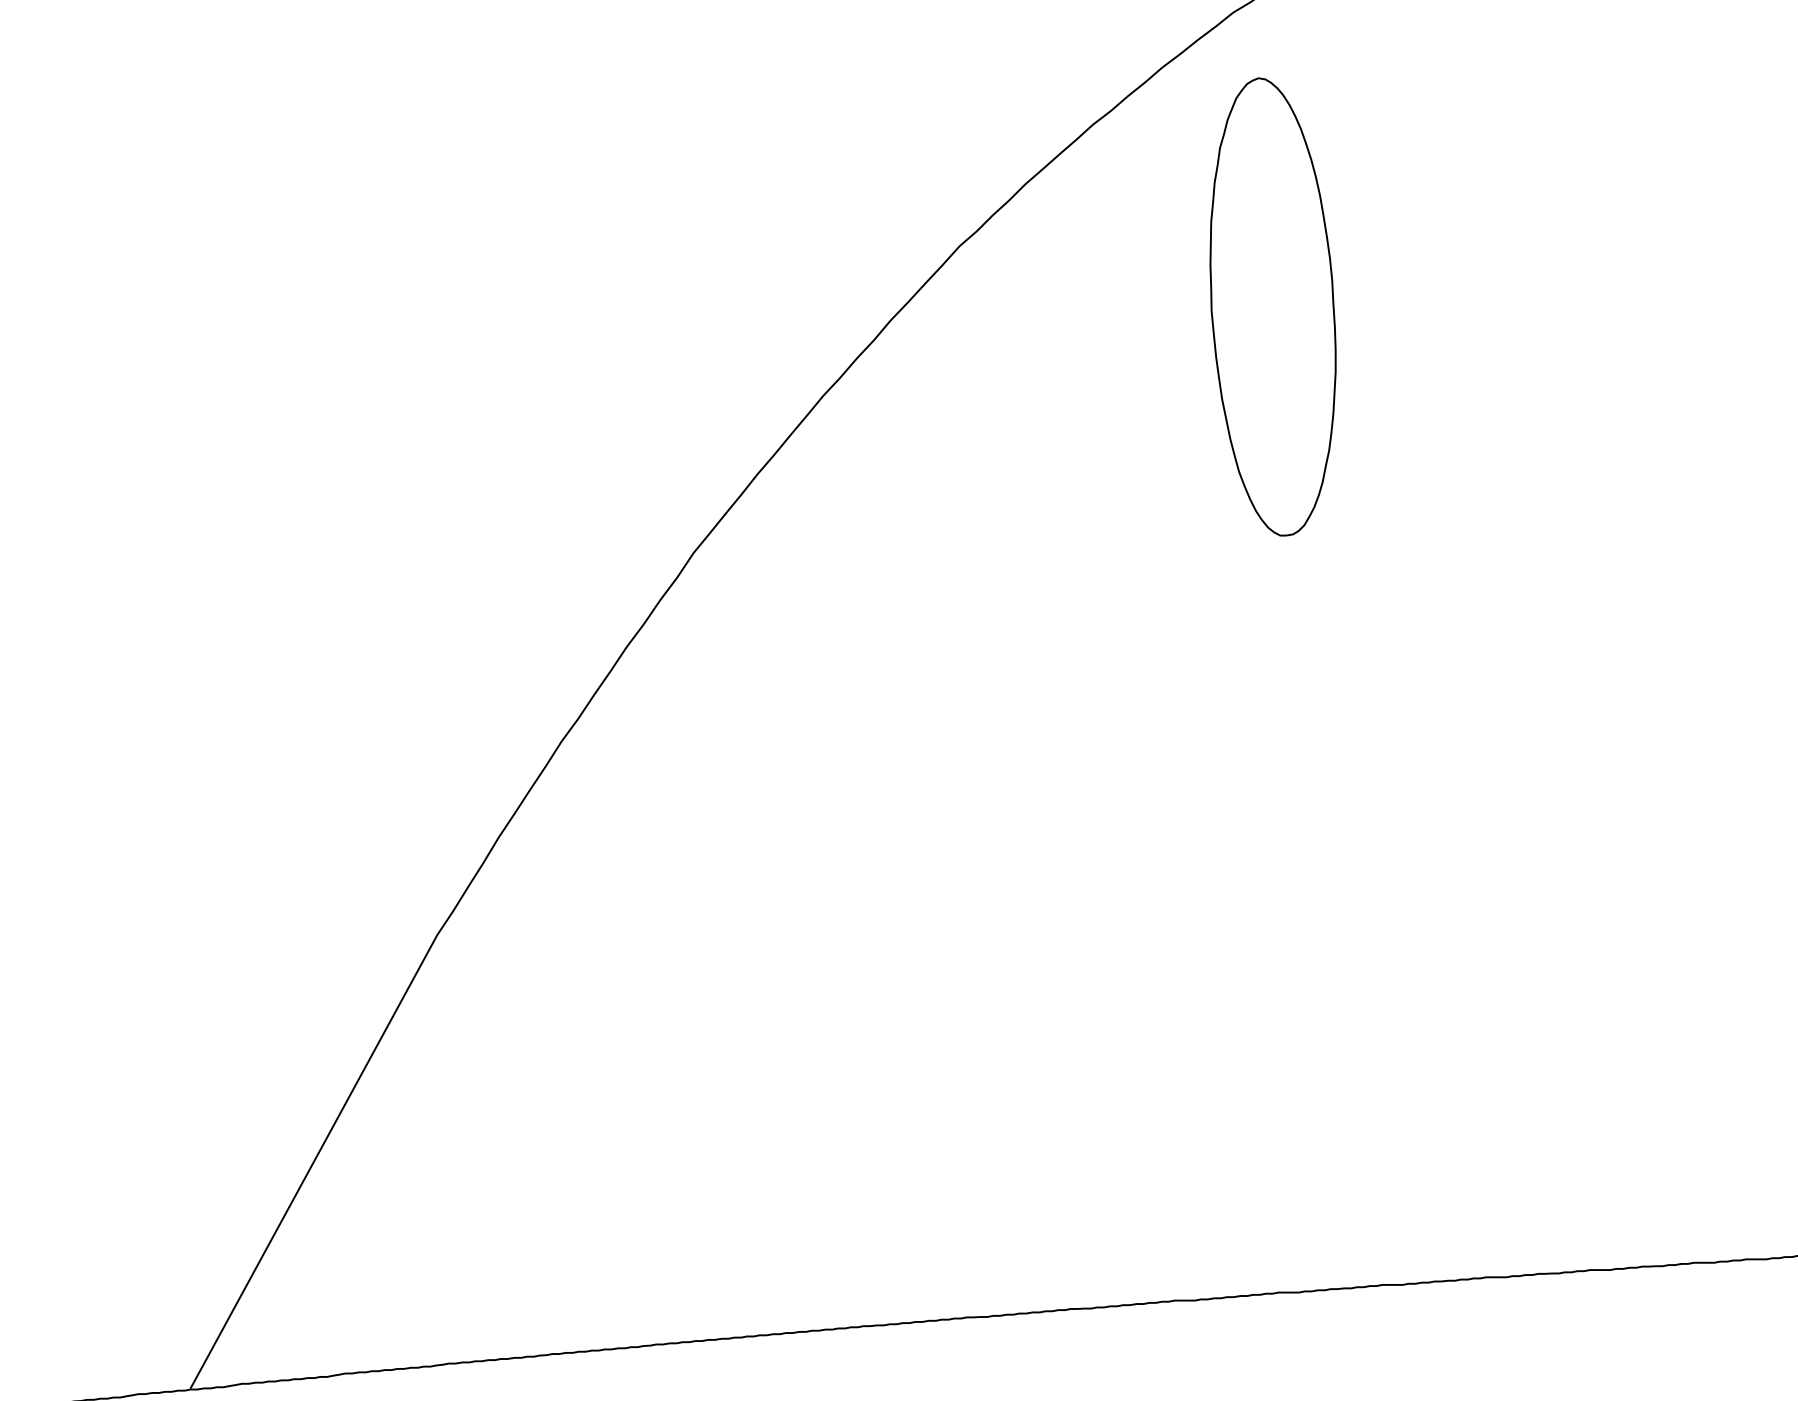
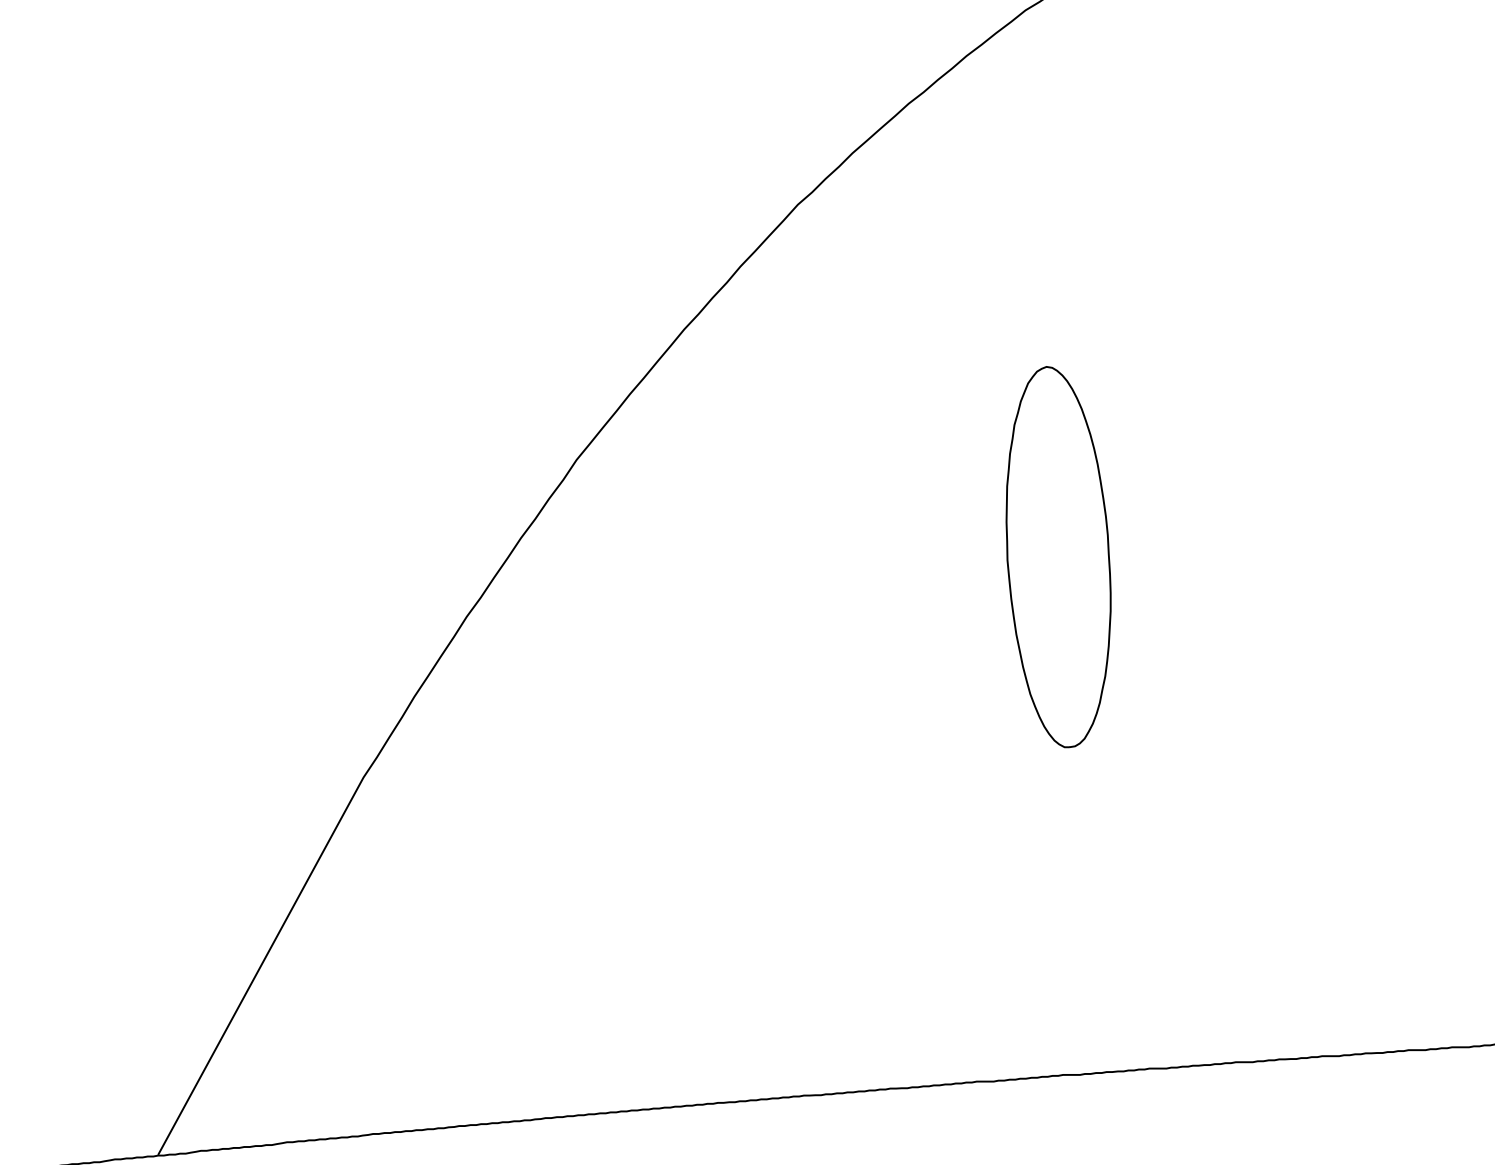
part: (1272, 306) -> (1058, 556), moved

